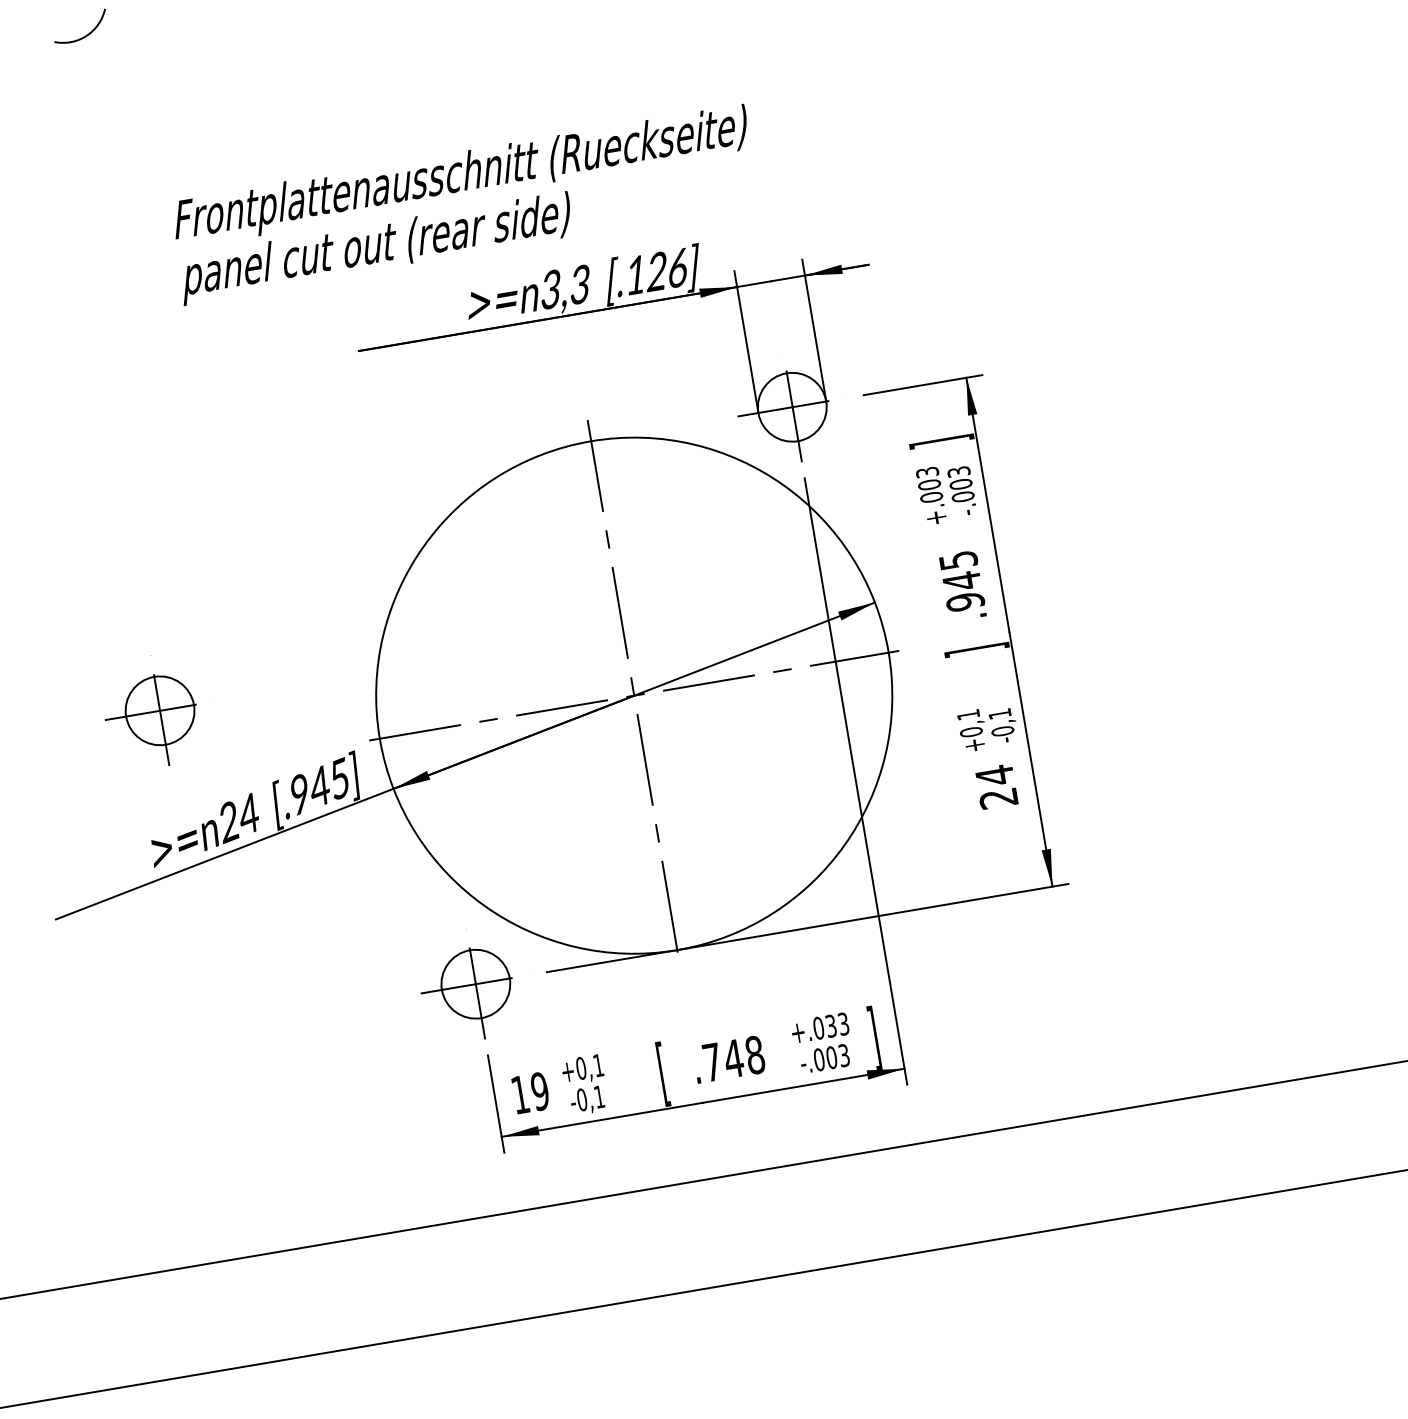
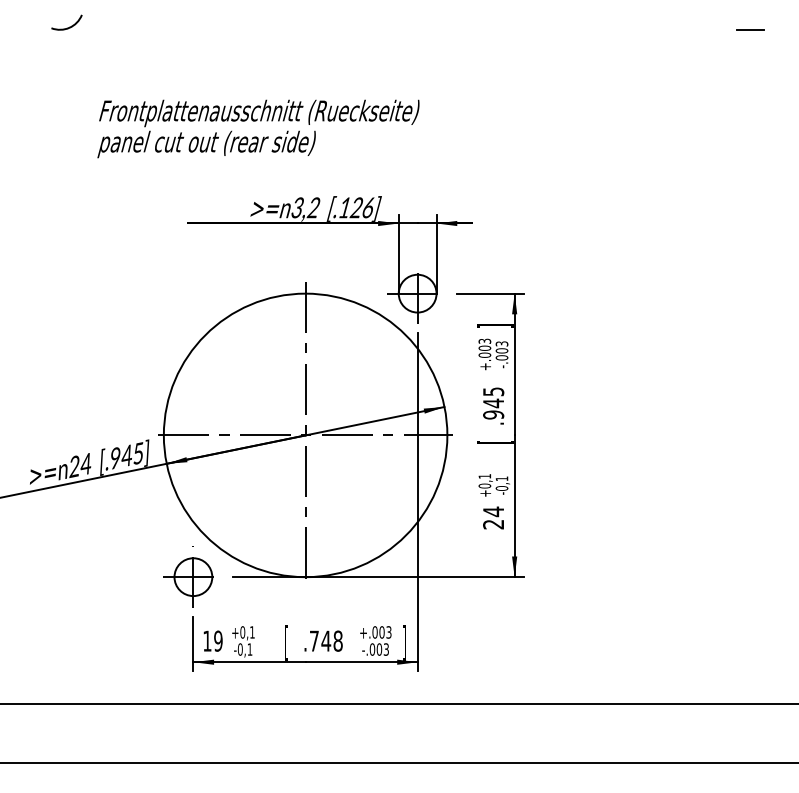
text: (464, 203) -> (258, 128), moved
text: (578, 291) -> (312, 211), 3,3 -> 3,2
text: (976, 648) -> (495, 441), ] -> [
part: (151, 711) -> (42, 399), removed
text: (830, 1026) -> (381, 632), +.033 -> +.003

